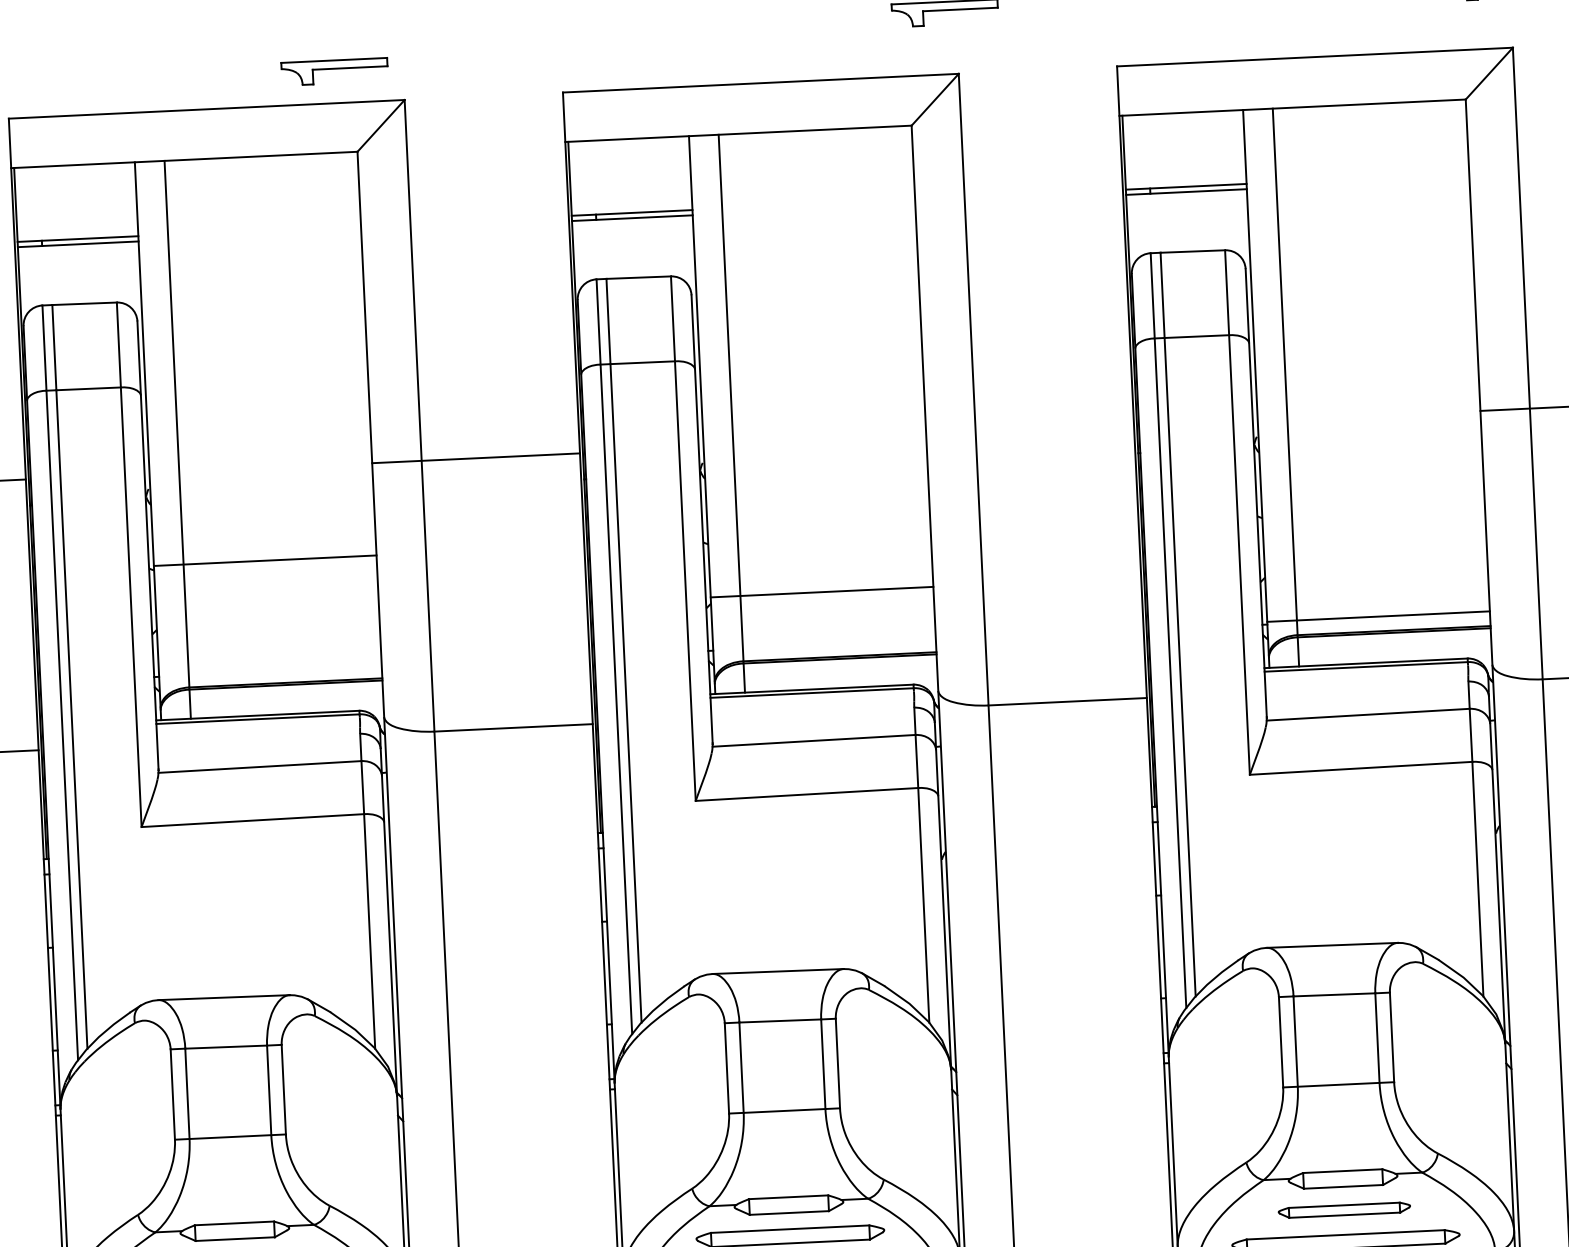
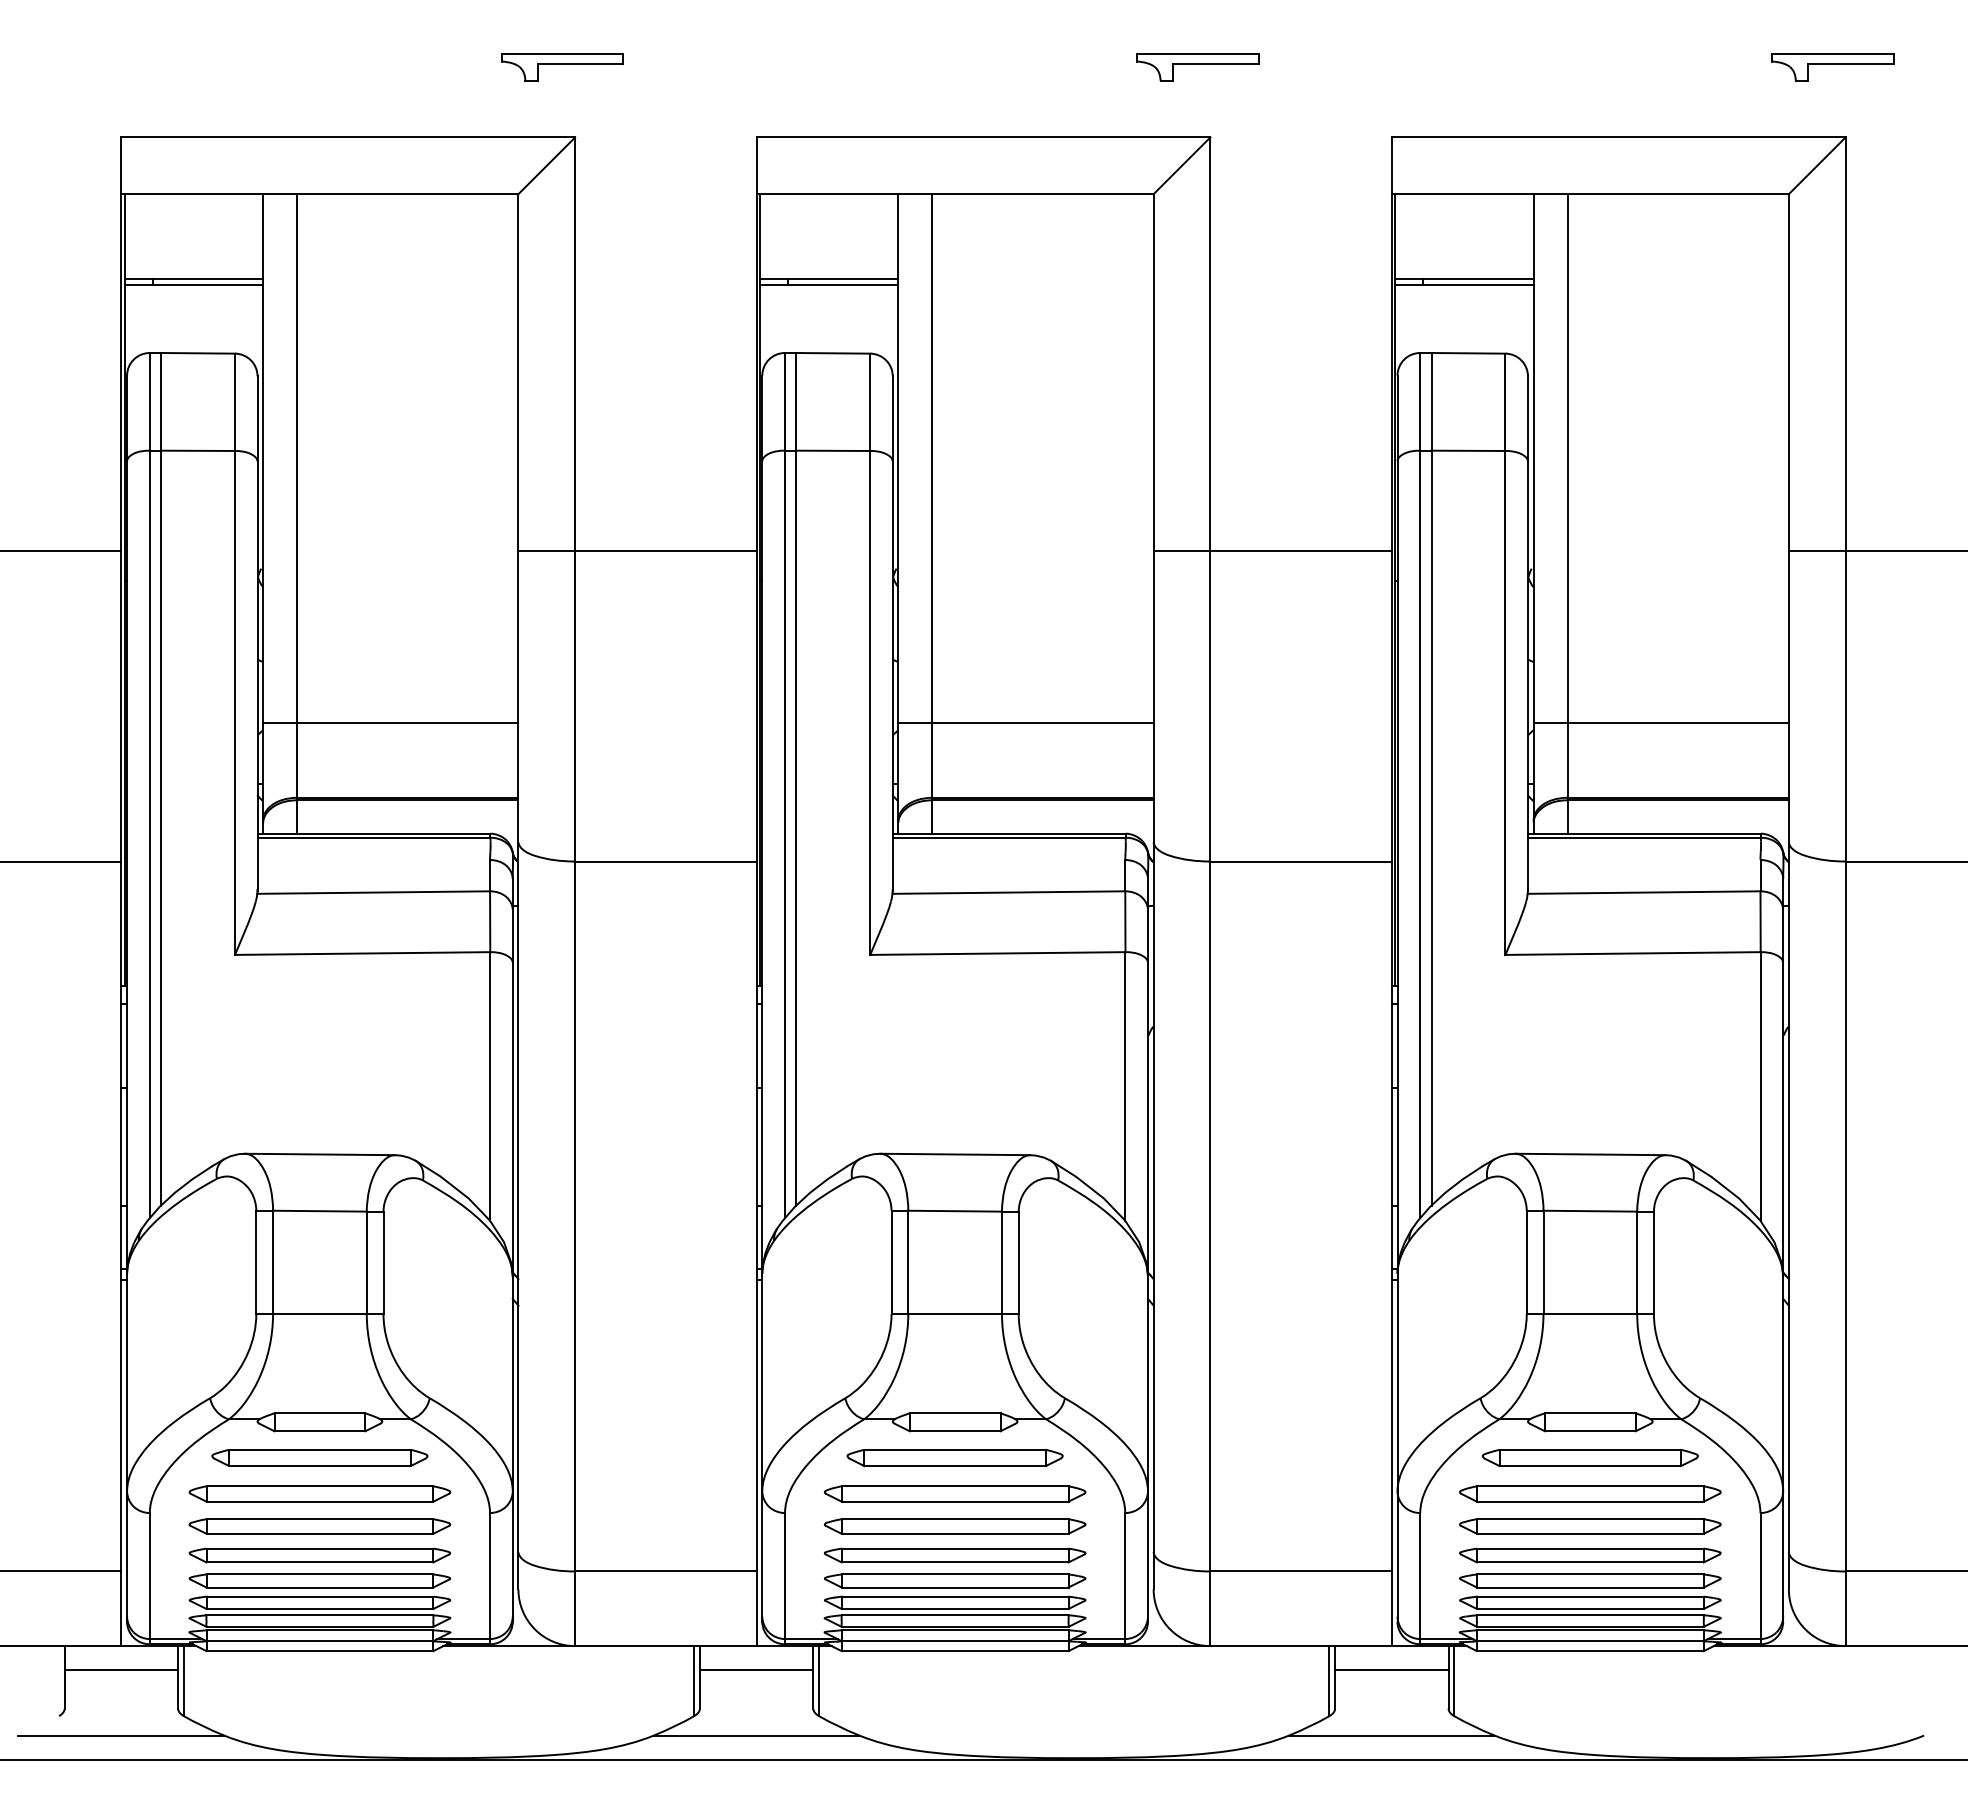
part: (334, 71) -> (562, 67), moved
line: (1030, 432) -> (1272, 551), added
line: (264, 560) -> (390, 722), moved
line: (1377, 616) -> (1660, 722), moved
part: (1343, 1210) -> (1589, 1458), size x1.43

